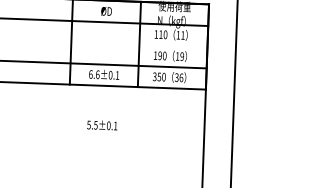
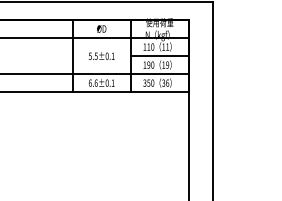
line: (173, 46) -> (159, 56), added
text: (102, 124) -> (101, 55), moved

